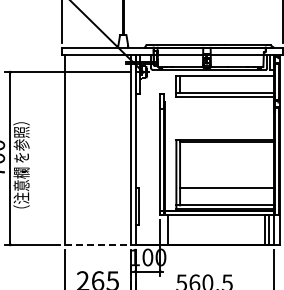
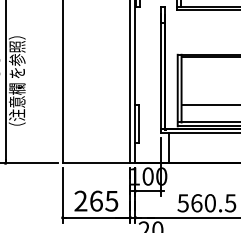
line: (98, 244) -> (96, 163), dashed -> solid

